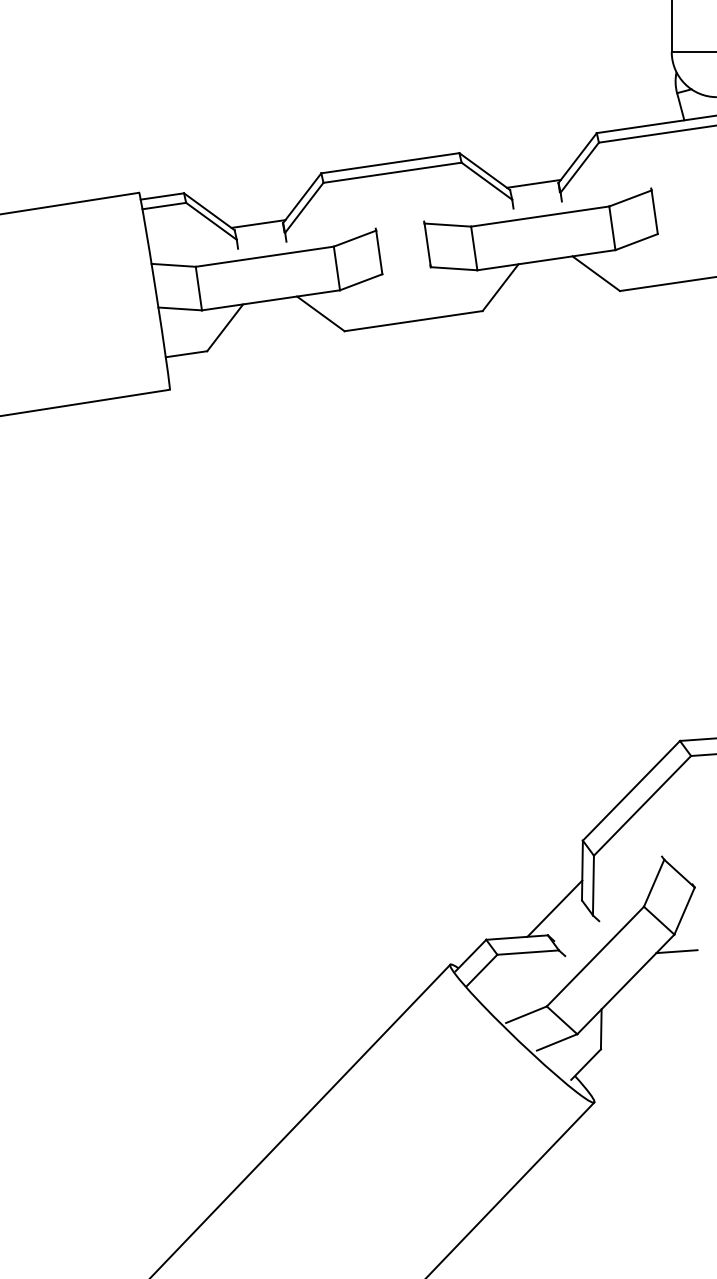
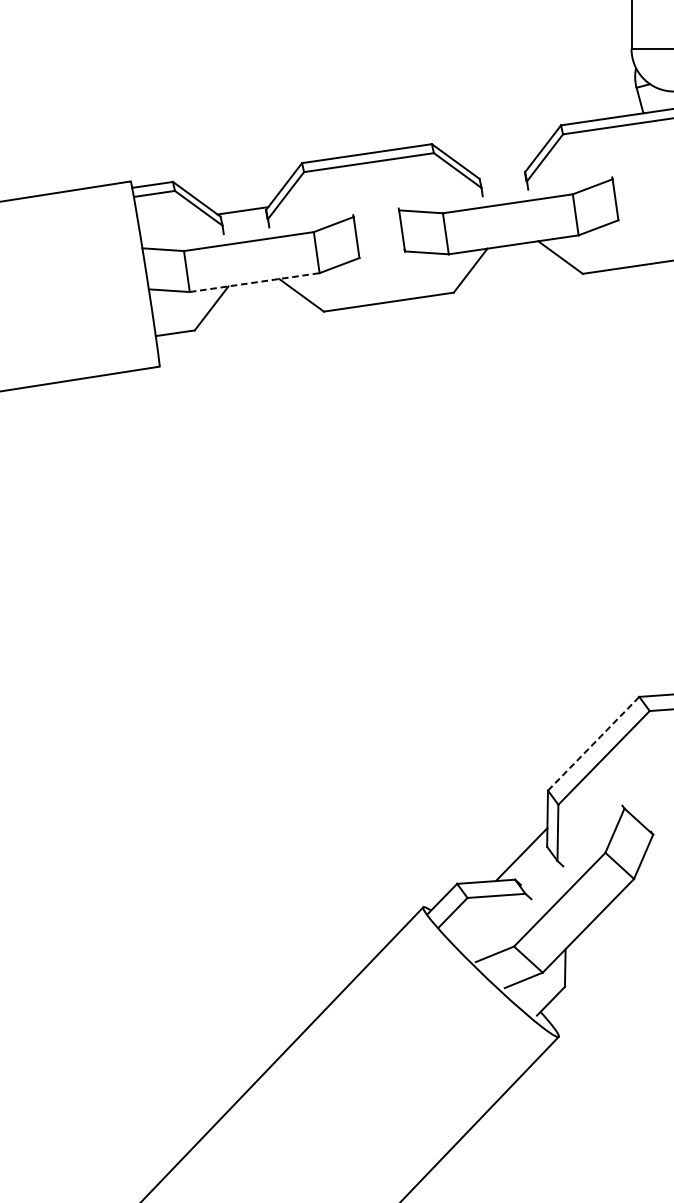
line: (533, 183) -> (501, 172), removed
line: (271, 300) -> (255, 282), solid -> dashed
line: (631, 790) -> (593, 743), solid -> dashed
line: (676, 951) -> (636, 894), removed

